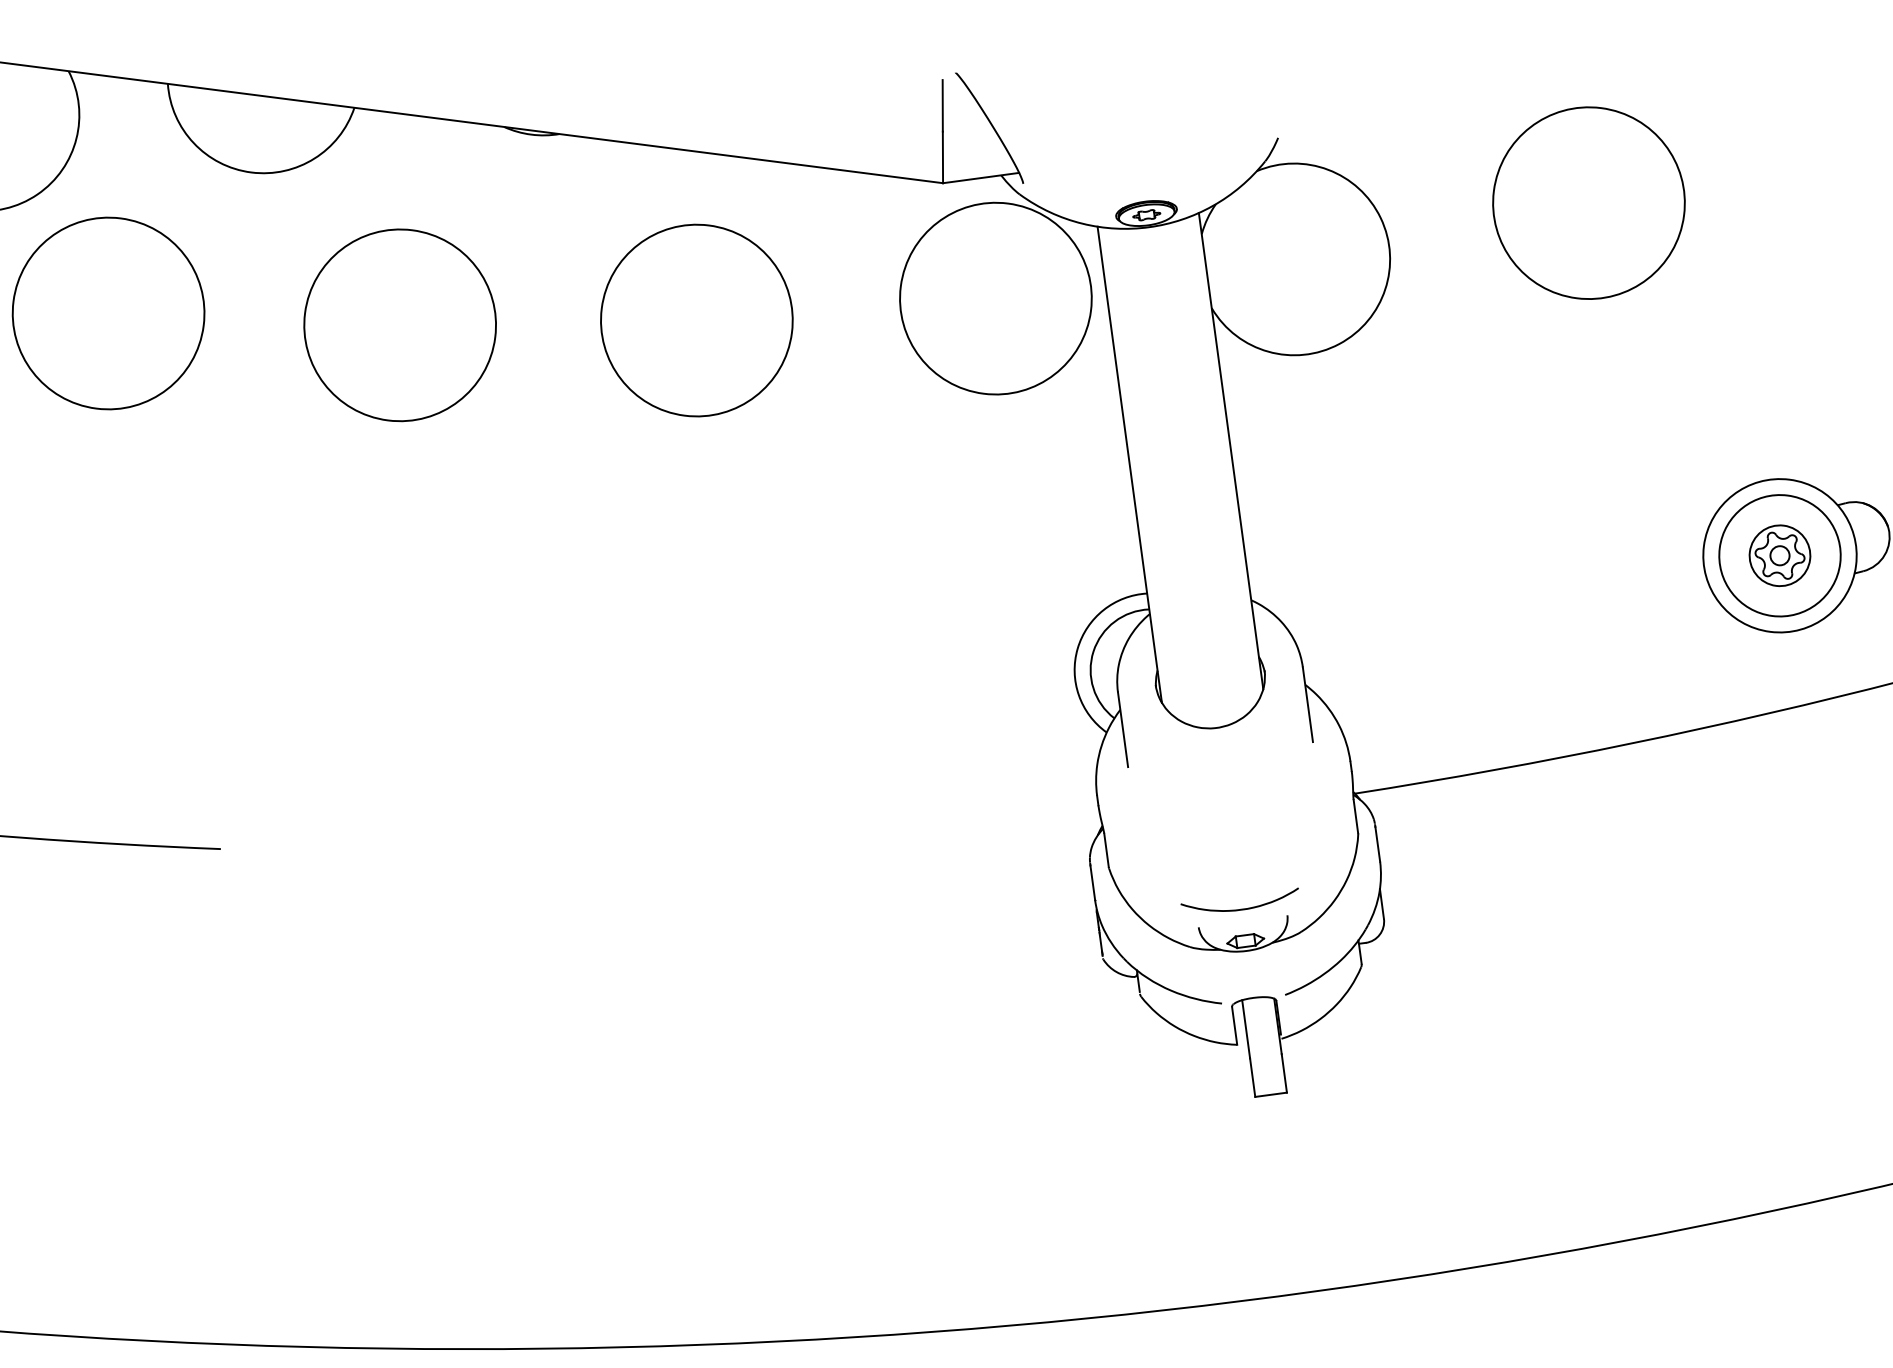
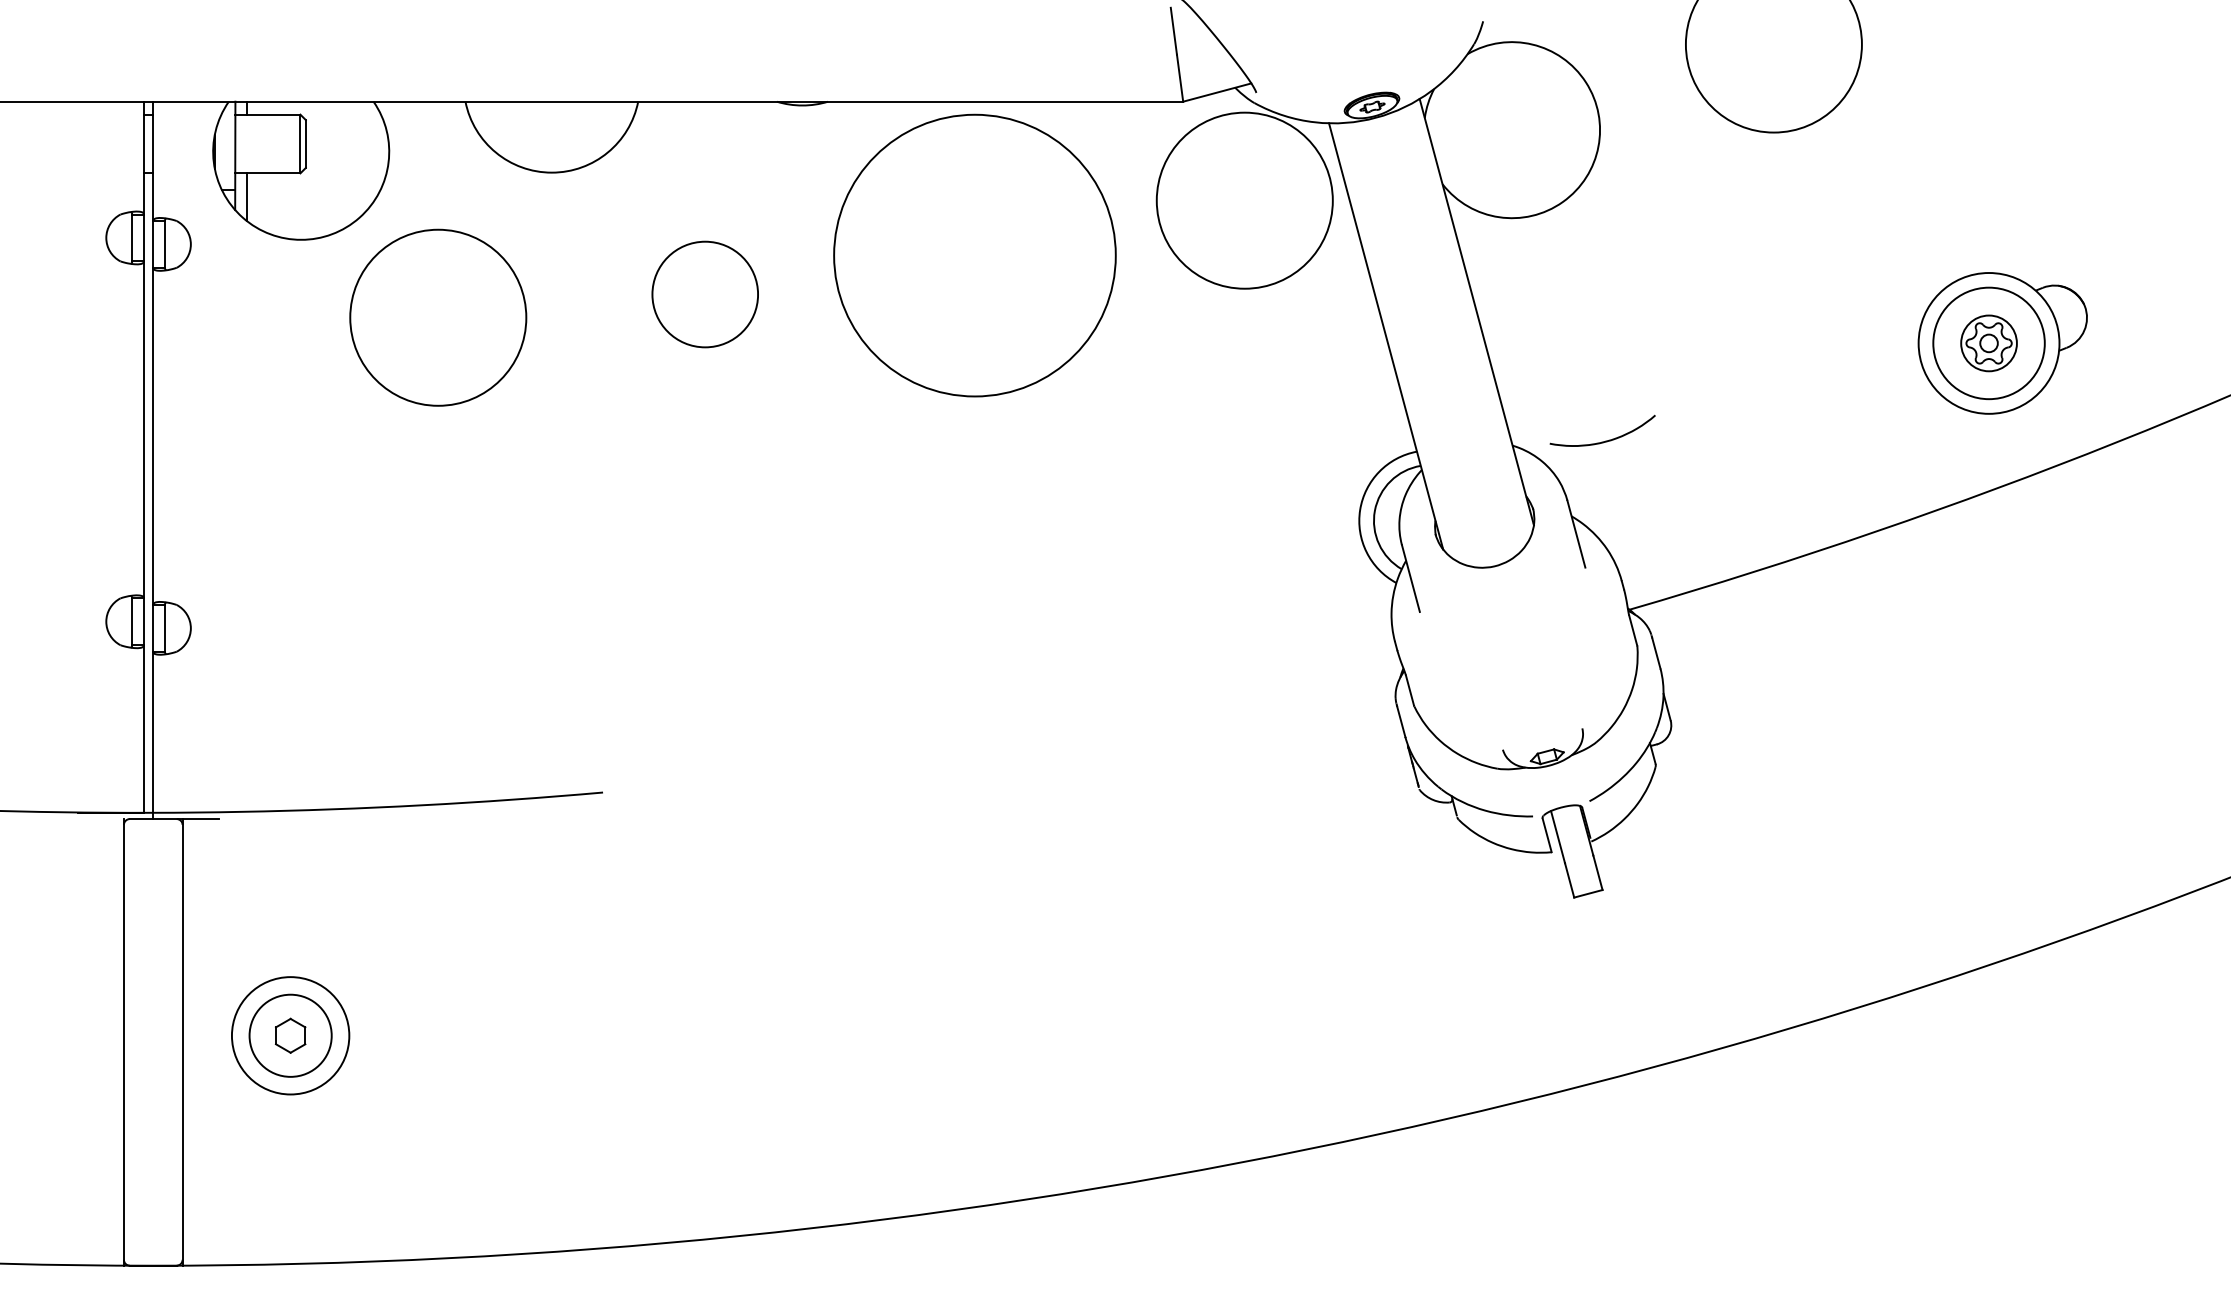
circle: (696, 320) -> (974, 255), size x1.6
circle: (400, 325) -> (705, 294), size x0.6
part: (1241, 908) -> (1605, 440), moved

